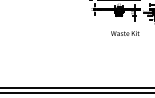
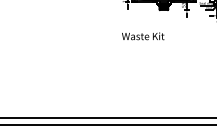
text: (125, 33) -> (143, 36), moved

